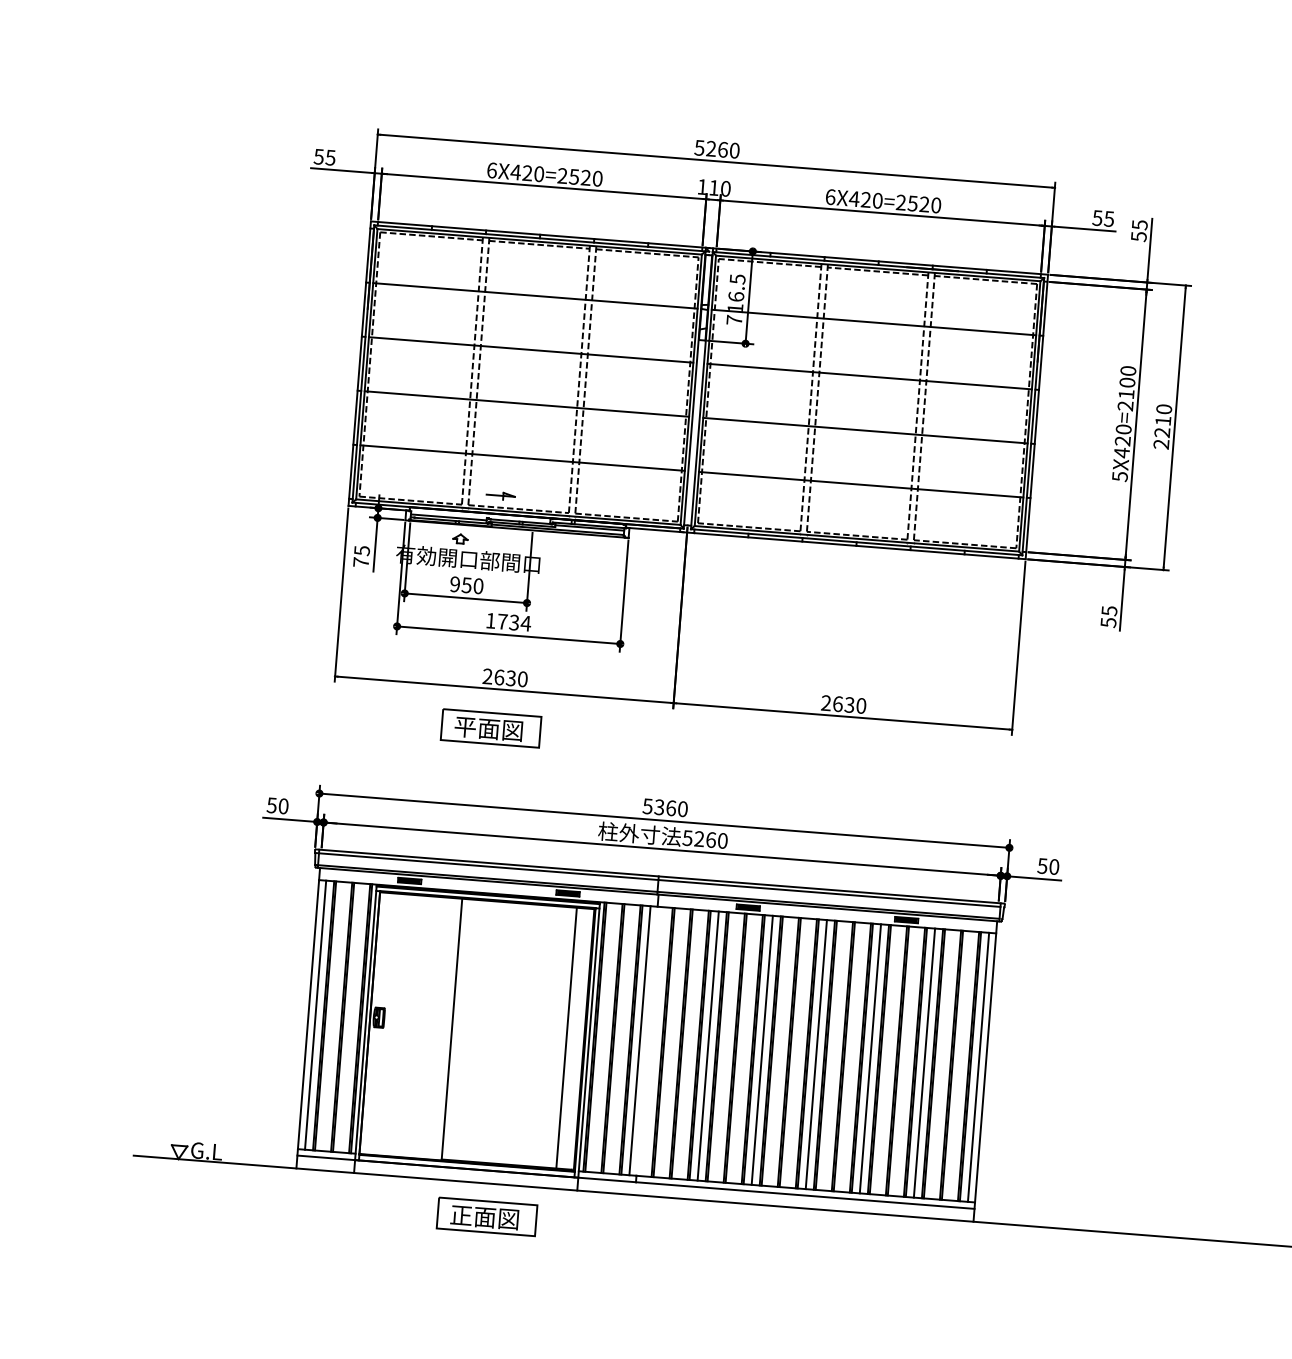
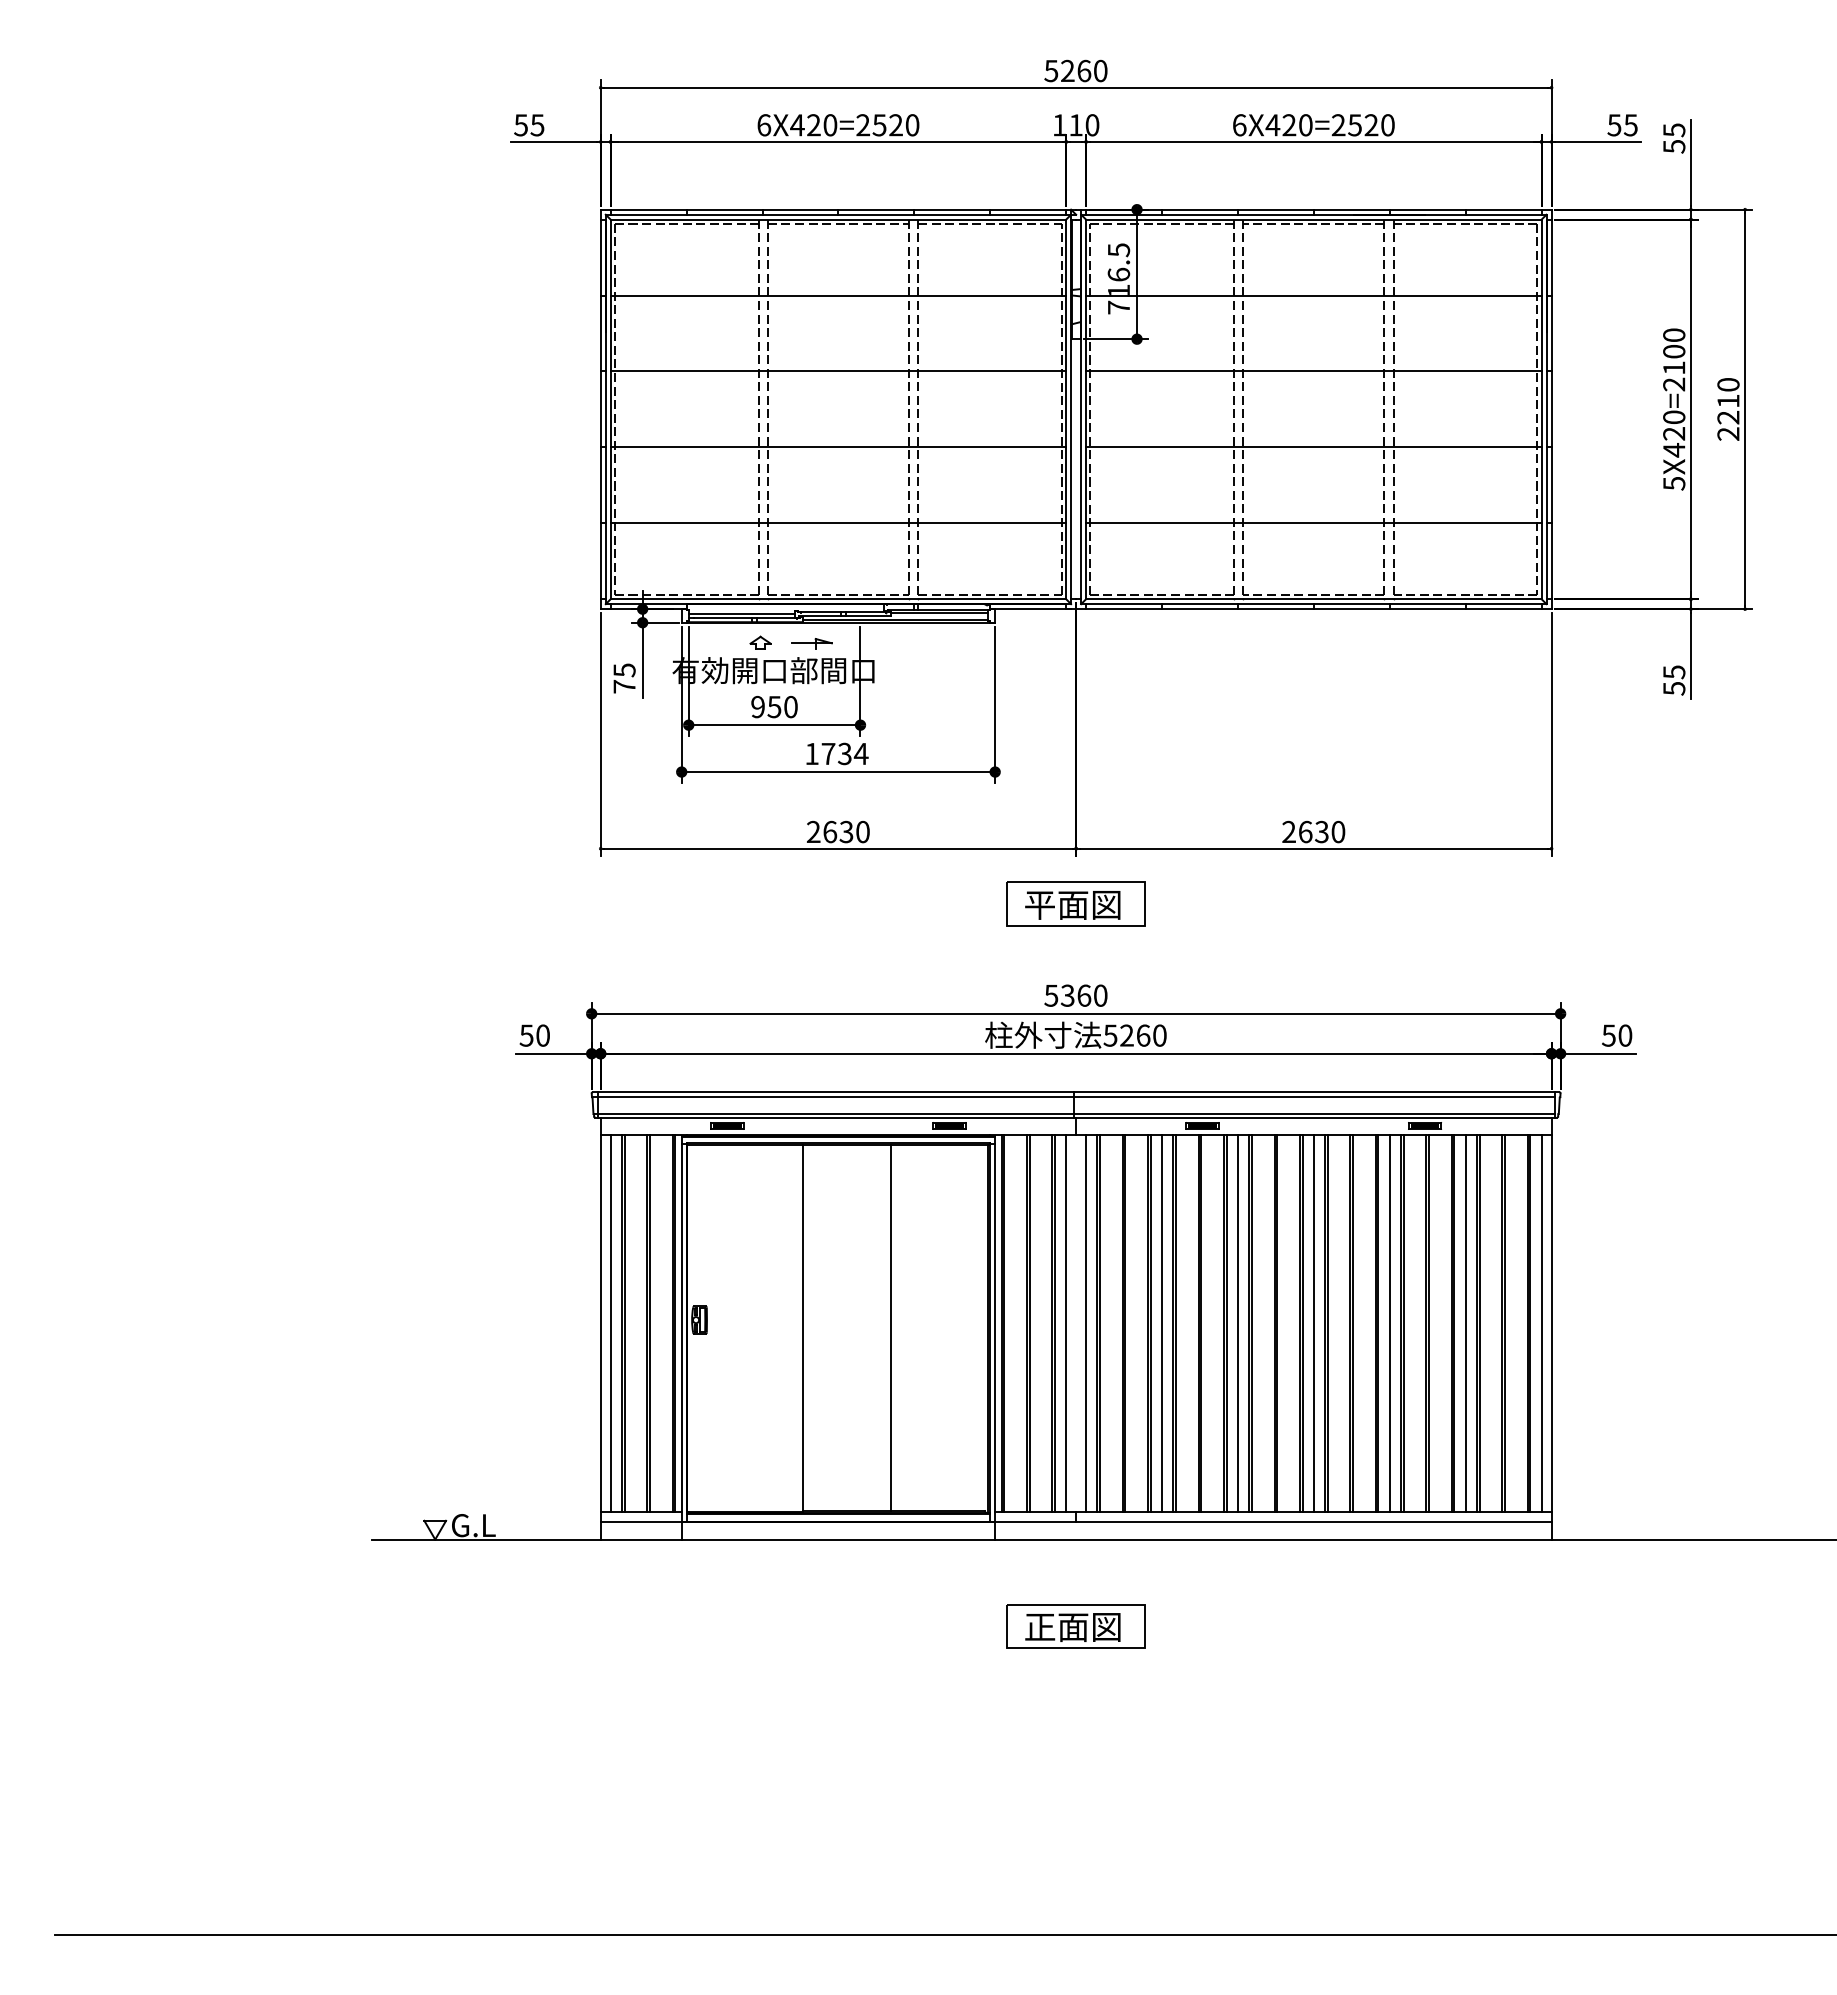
part: (500, 495) -> (811, 643), moved
part: (490, 727) -> (1075, 903), moved
line: (566, 1037) -> (891, 1327), moved
line: (654, 1041) -> (1086, 1323), added
part: (486, 1217) -> (1075, 1626), moved

